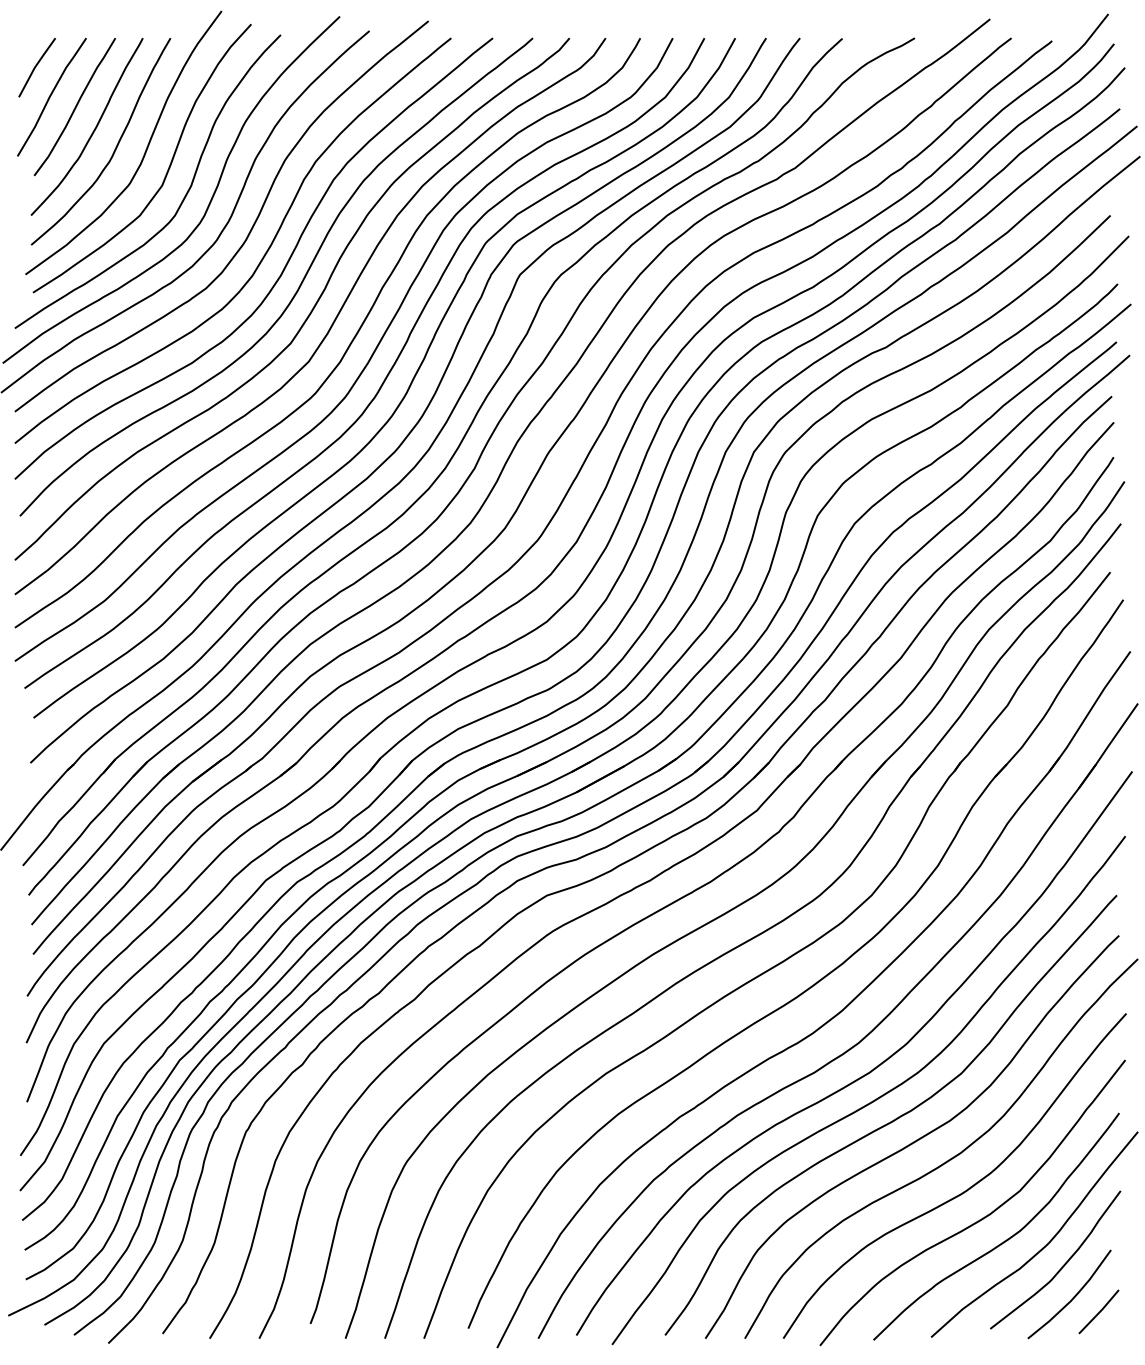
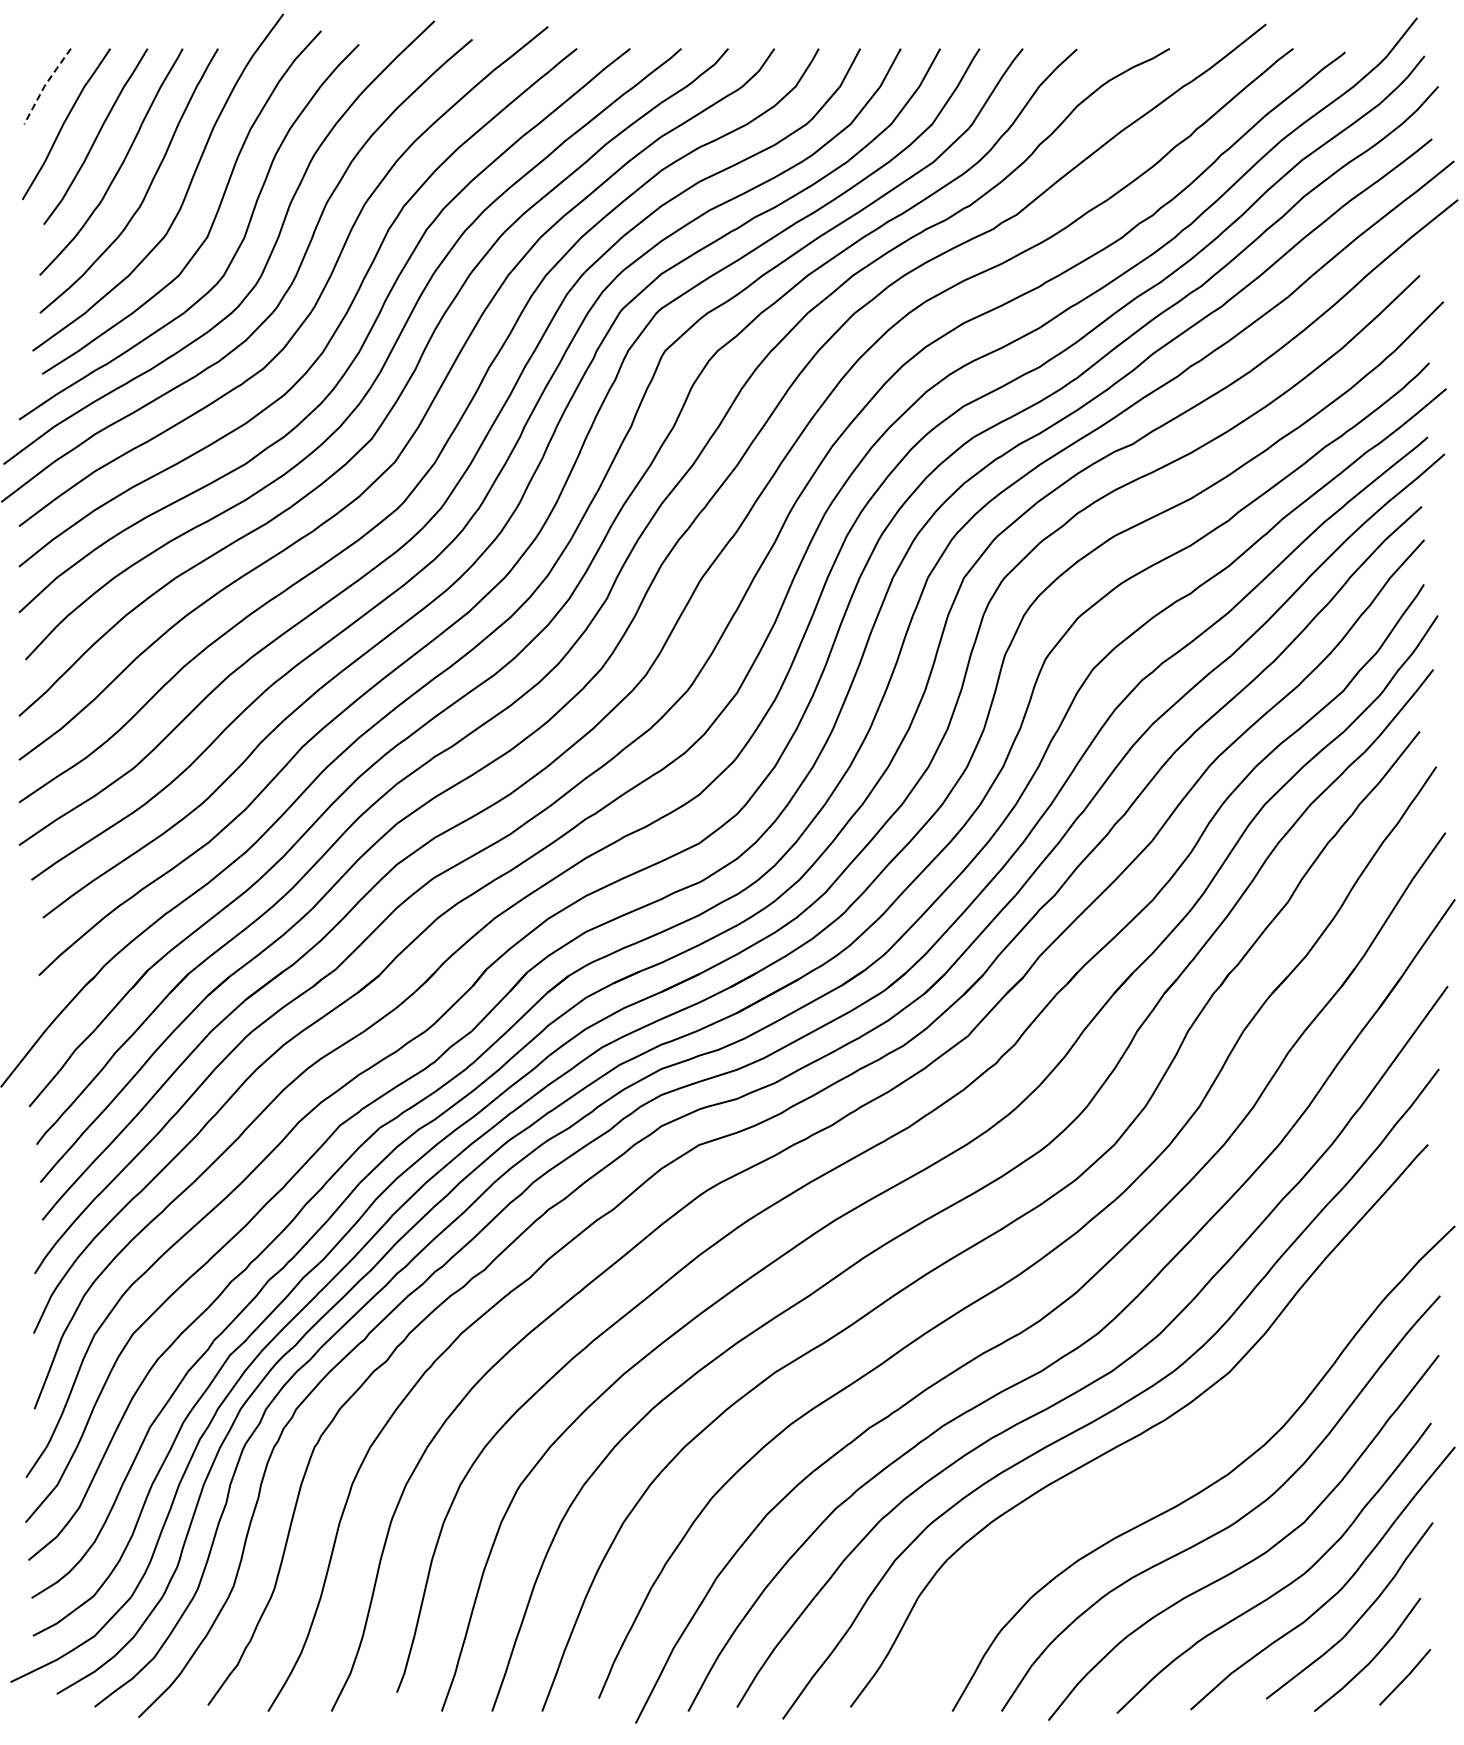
line: (35, 66) -> (45, 84), solid -> dashed
curve: (914, 1140) -> (1169, 1458), removed

